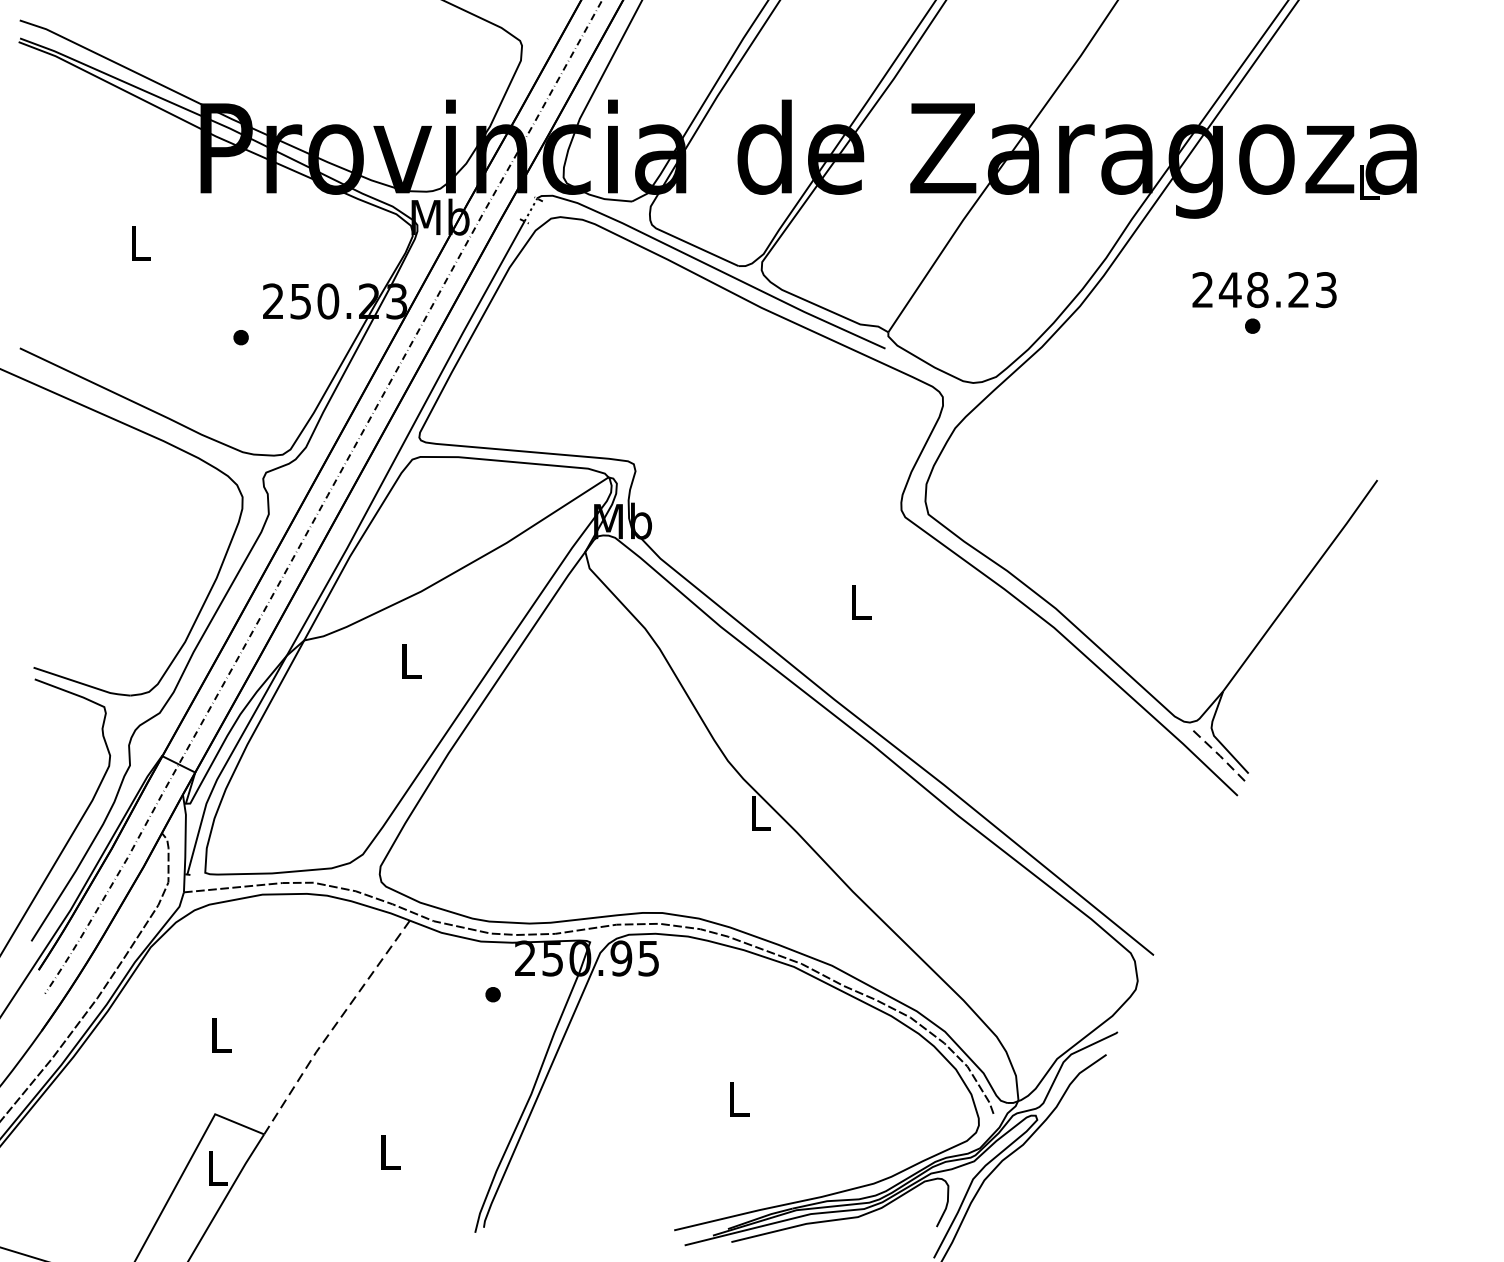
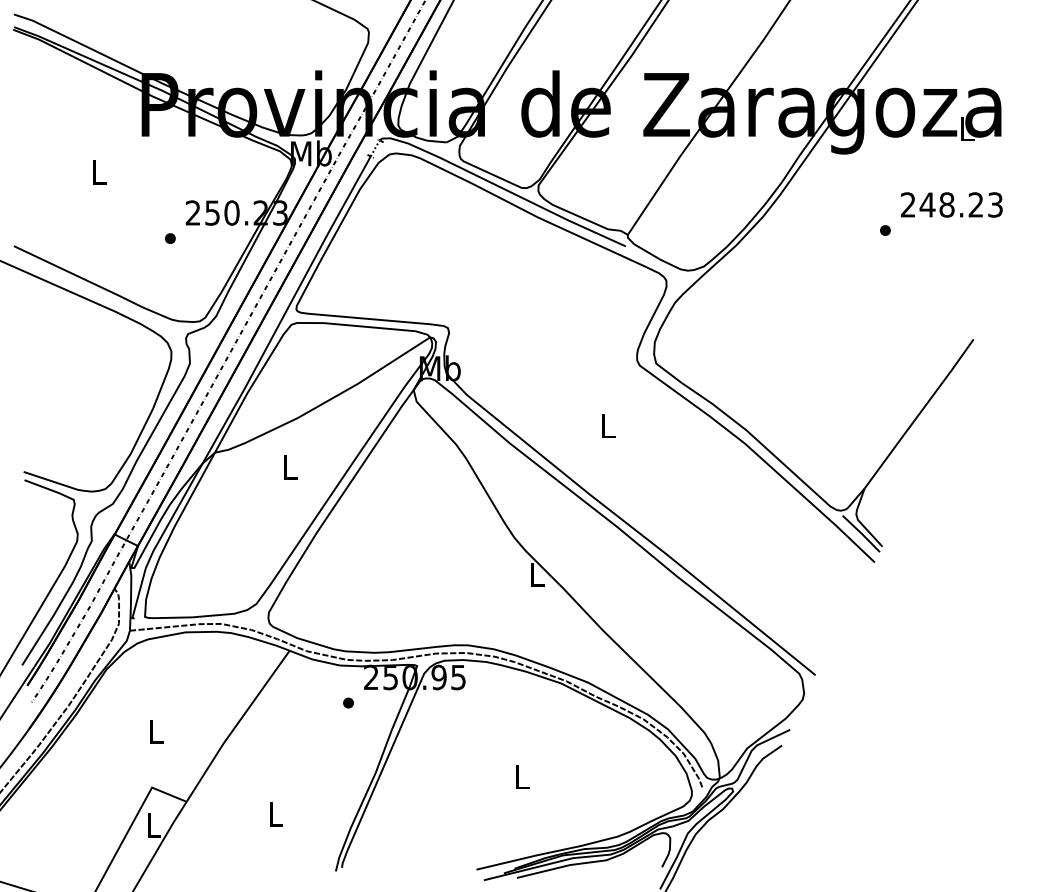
text: (1264, 289) -> (951, 204), moved
line: (1218, 754) -> (861, 533), dashed -> solid
line: (334, 1026) -> (236, 725), dashed -> solid

